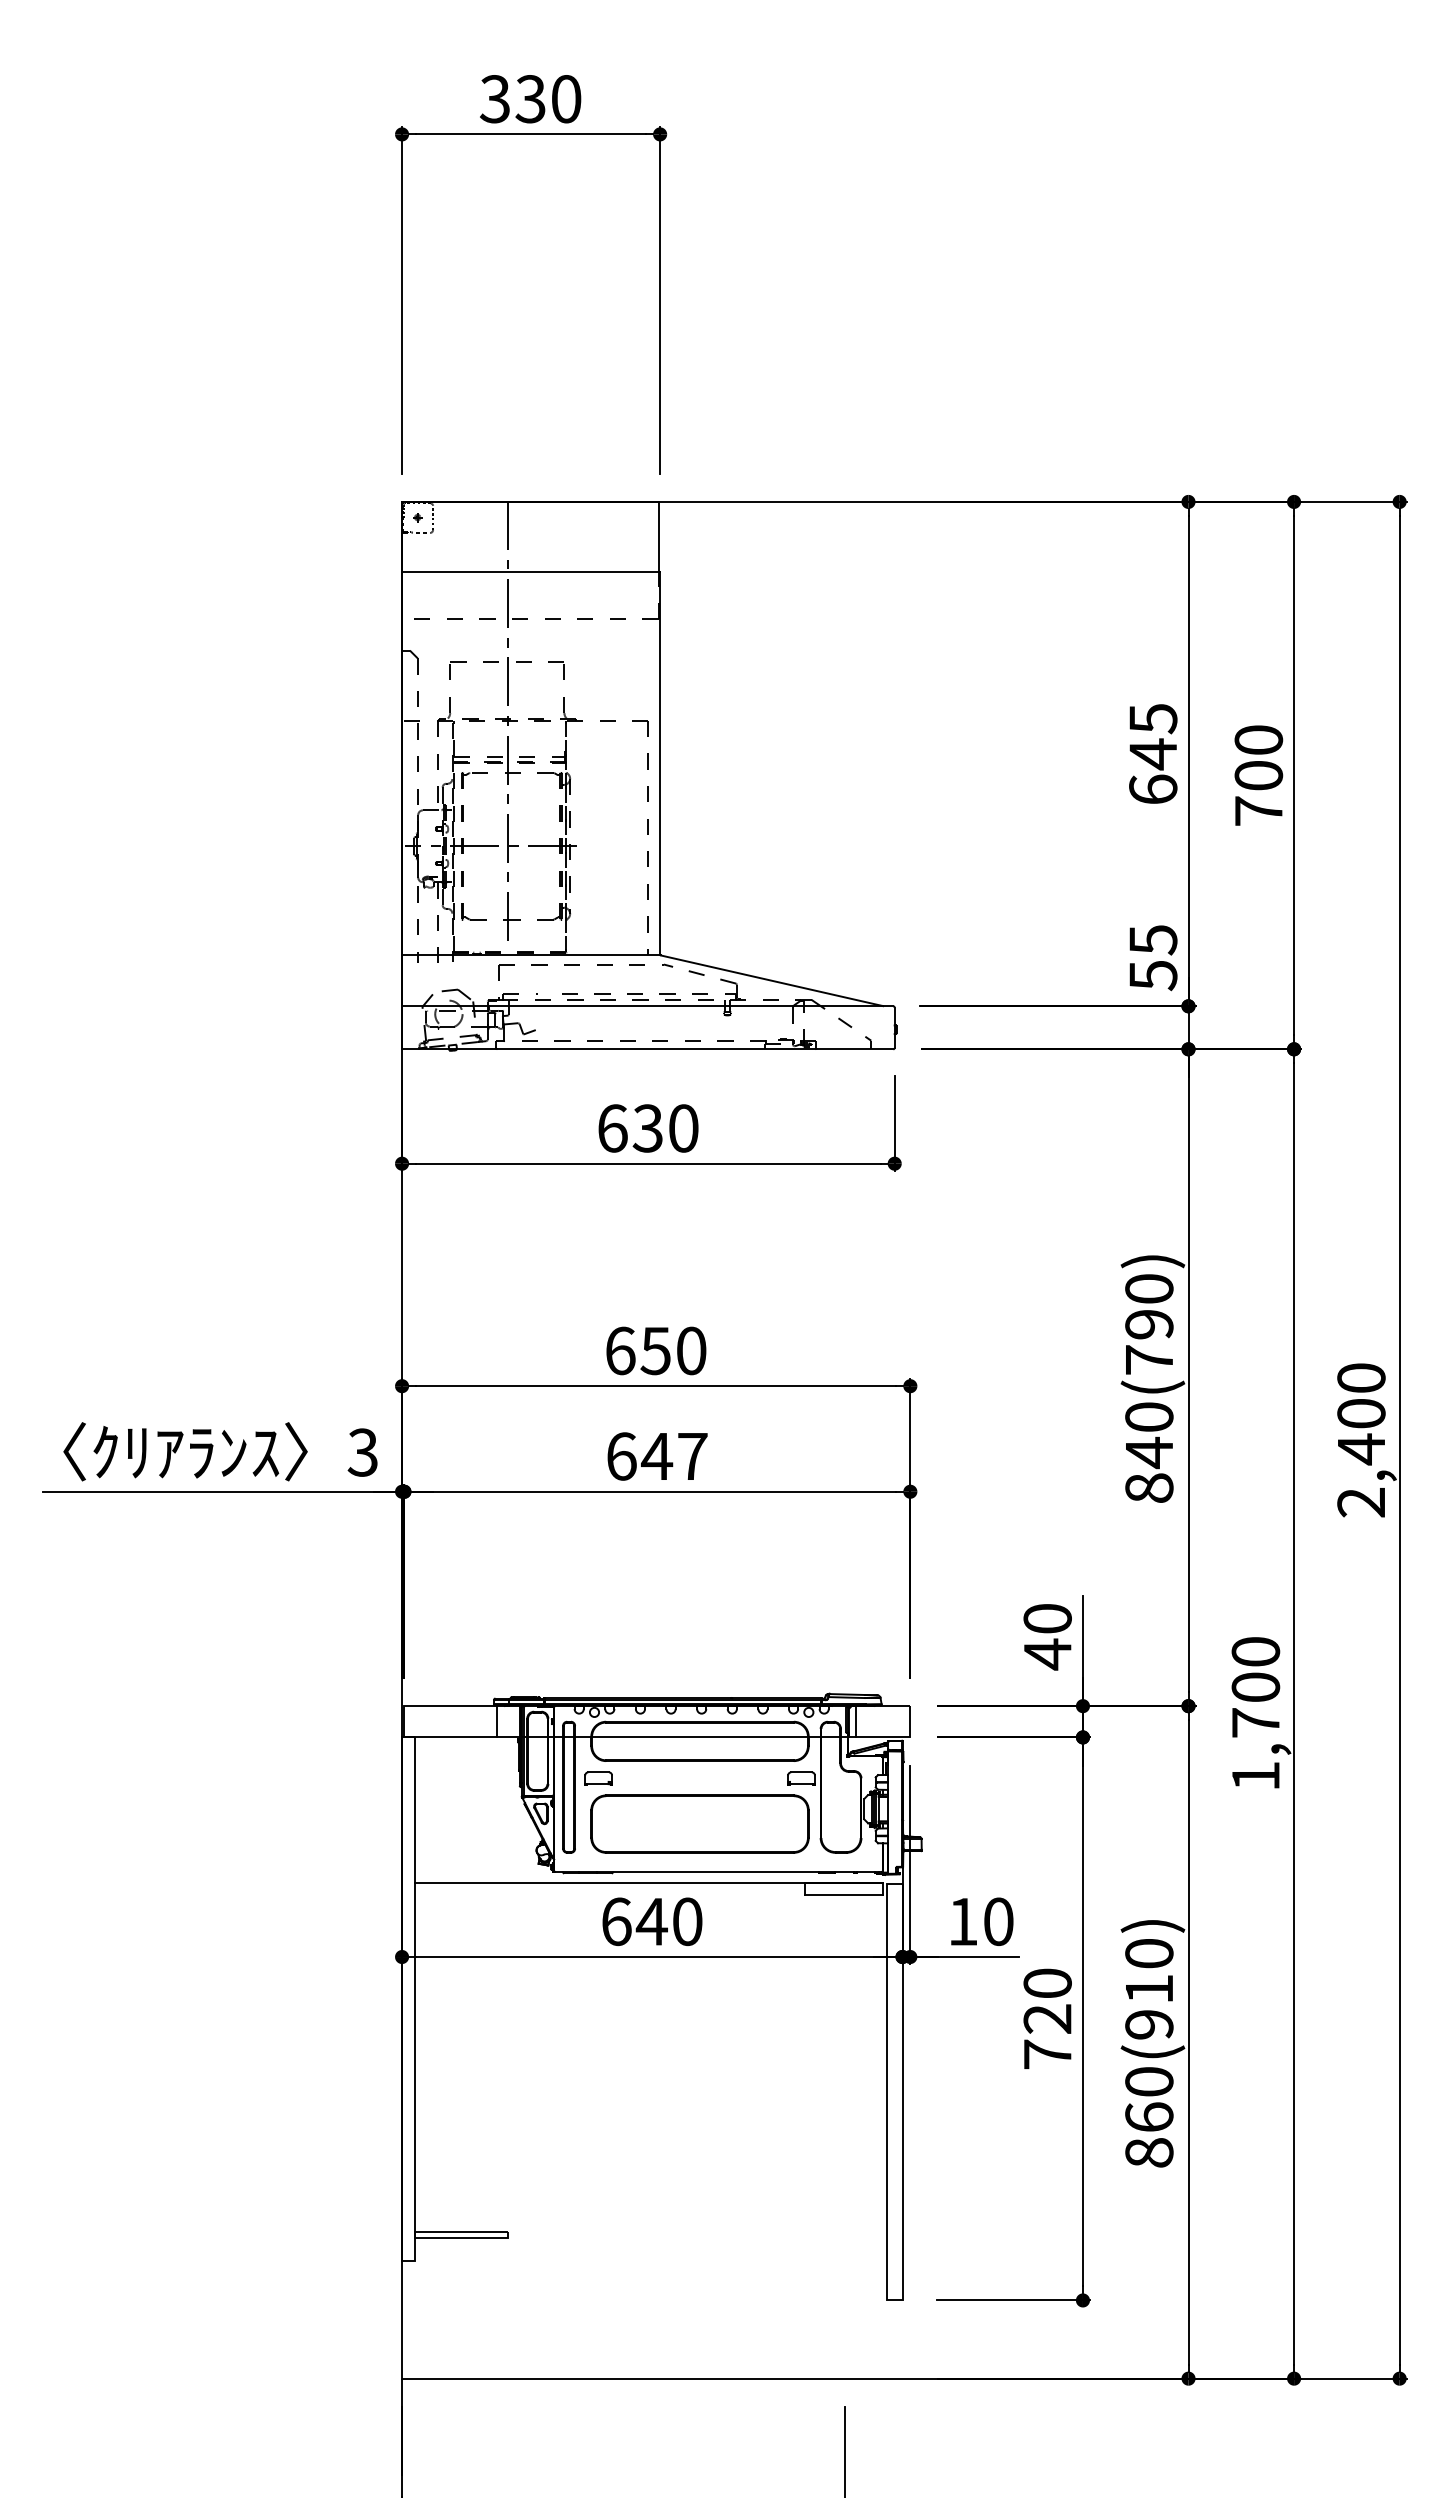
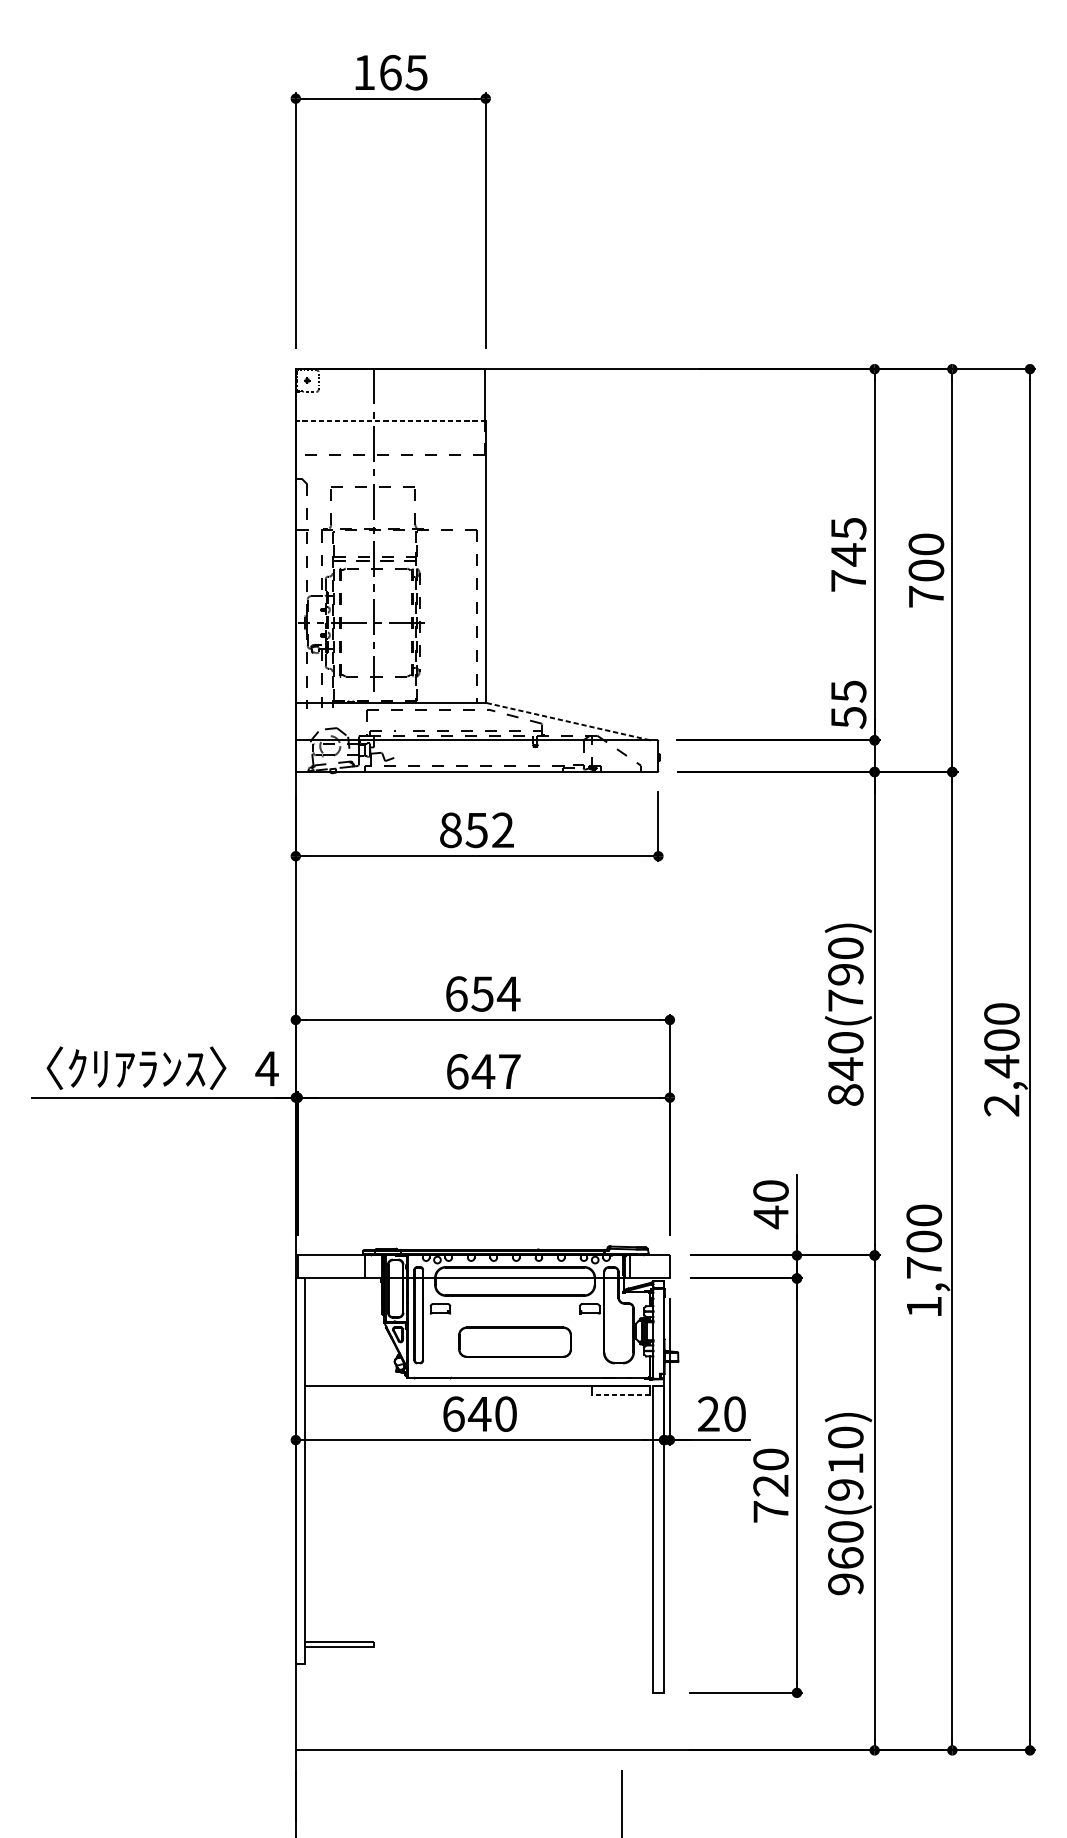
text: (530, 99) -> (390, 72), 330 -> 165
line: (530, 572) -> (390, 421), solid -> dashed
text: (1153, 789) -> (848, 580), 645 -> 745
line: (771, 980) -> (567, 721), solid -> dashed
text: (648, 1128) -> (477, 830), 630 -> 852
text: (691, 1350) -> (508, 993), 650 -> 654
text: (363, 1452) -> (267, 1068), 3 -> 4
part: (699, 1823) -> (514, 1341), size x0.7
line: (843, 1895) -> (620, 1394), solid -> dashed
text: (962, 1921) -> (708, 1413), 10 -> 20
text: (1149, 2152) -> (845, 1583), 860(910) -> 960(910)

